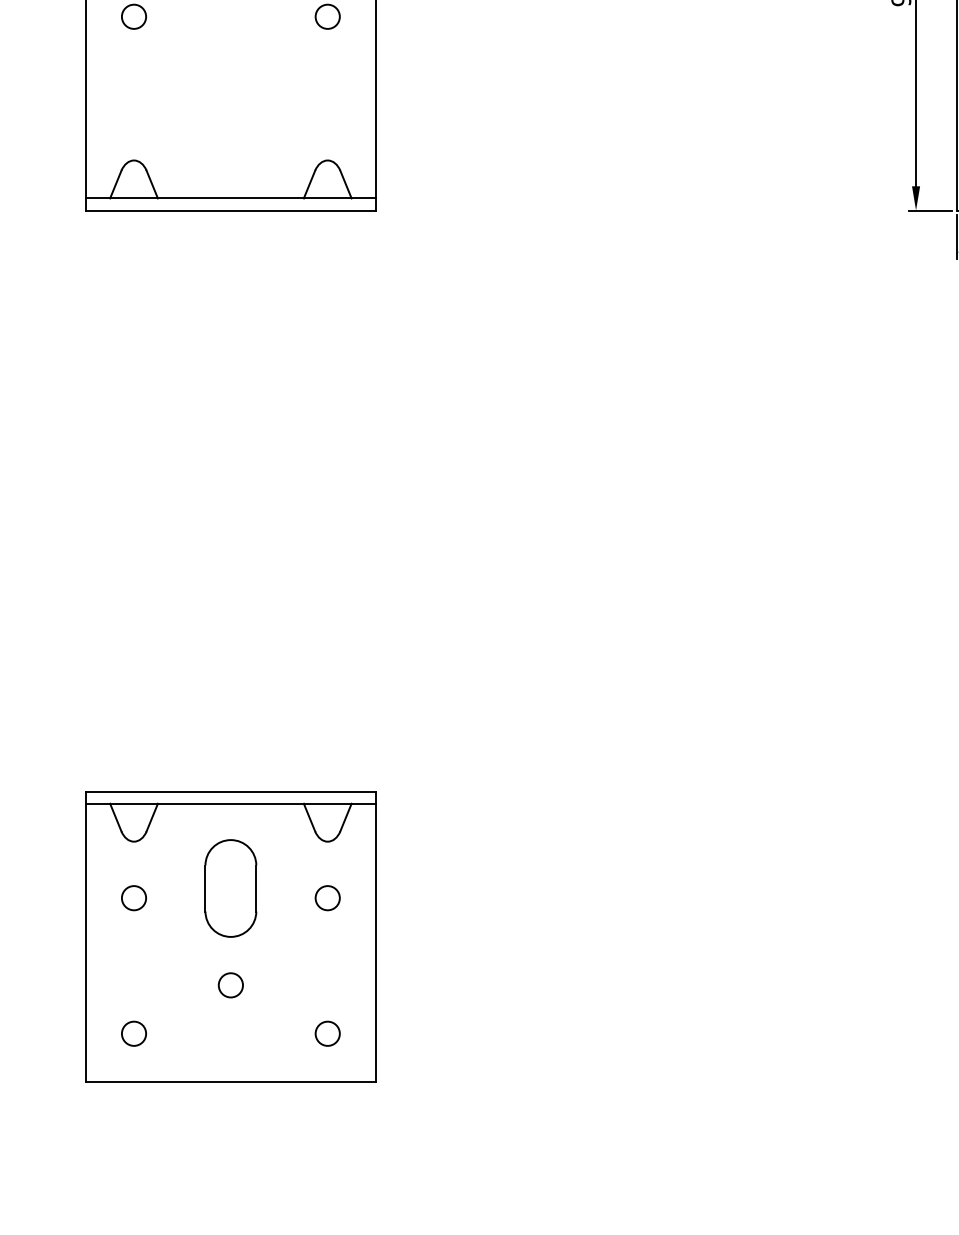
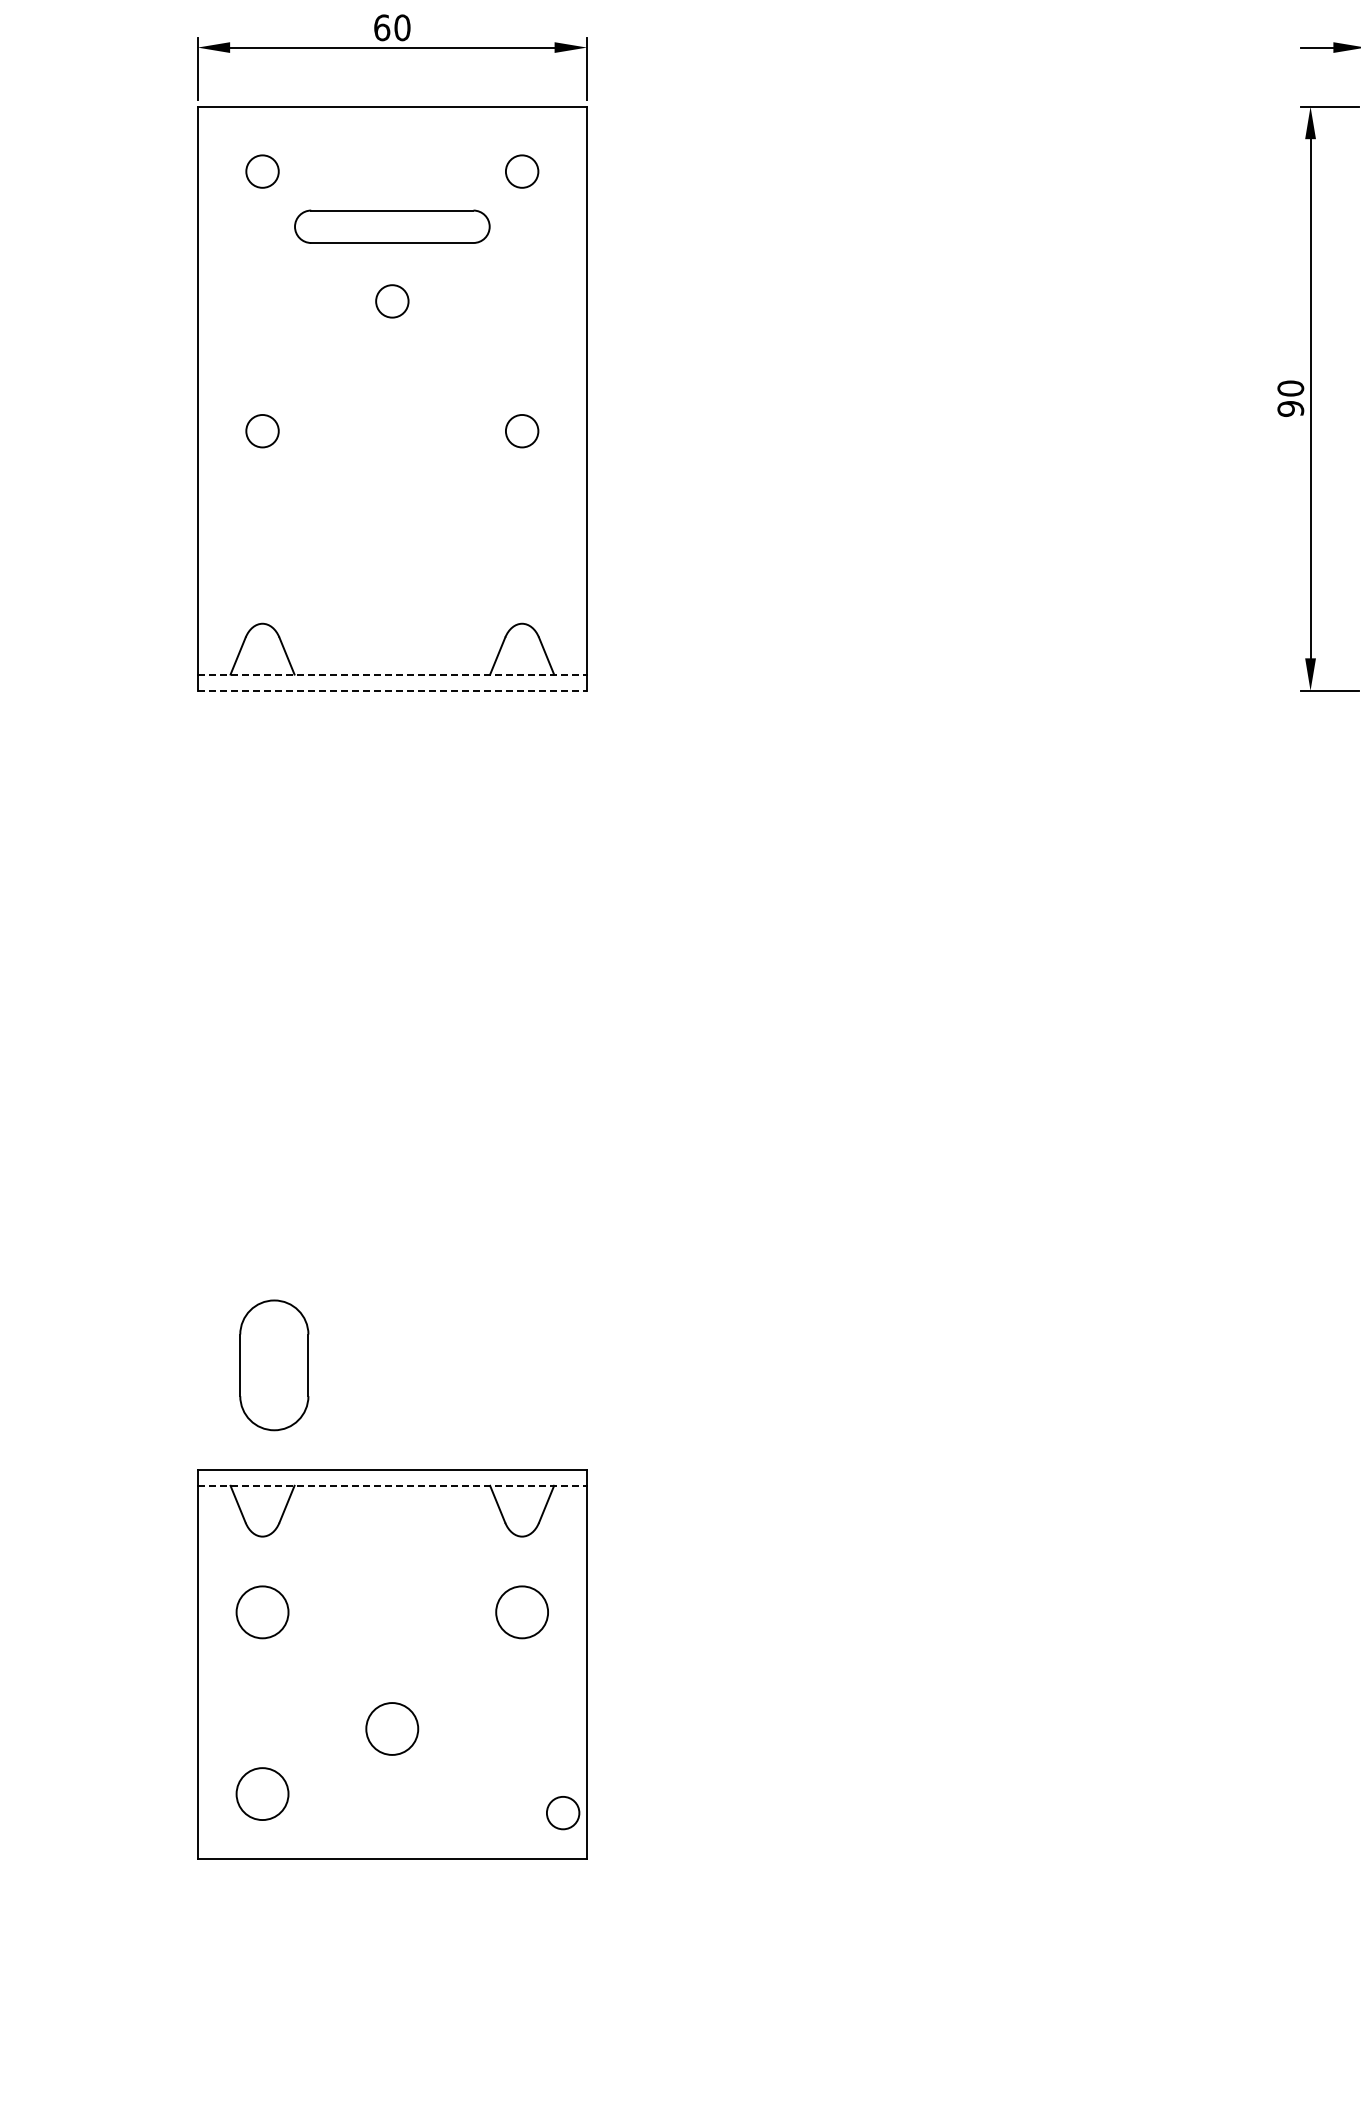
line: (231, 198) -> (392, 674), solid -> dashed
line: (231, 210) -> (392, 690), solid -> dashed
line: (231, 803) -> (392, 1485), solid -> dashed
part: (231, 888) -> (274, 1365), moved
circle: (134, 898) -> (262, 1612), size x1.6
circle: (327, 898) -> (521, 1612), size x1.6
circle: (231, 985) -> (392, 1729), size x1.6
circle: (134, 1033) -> (262, 1793), size x1.6
circle: (328, 1034) -> (563, 1813), moved

